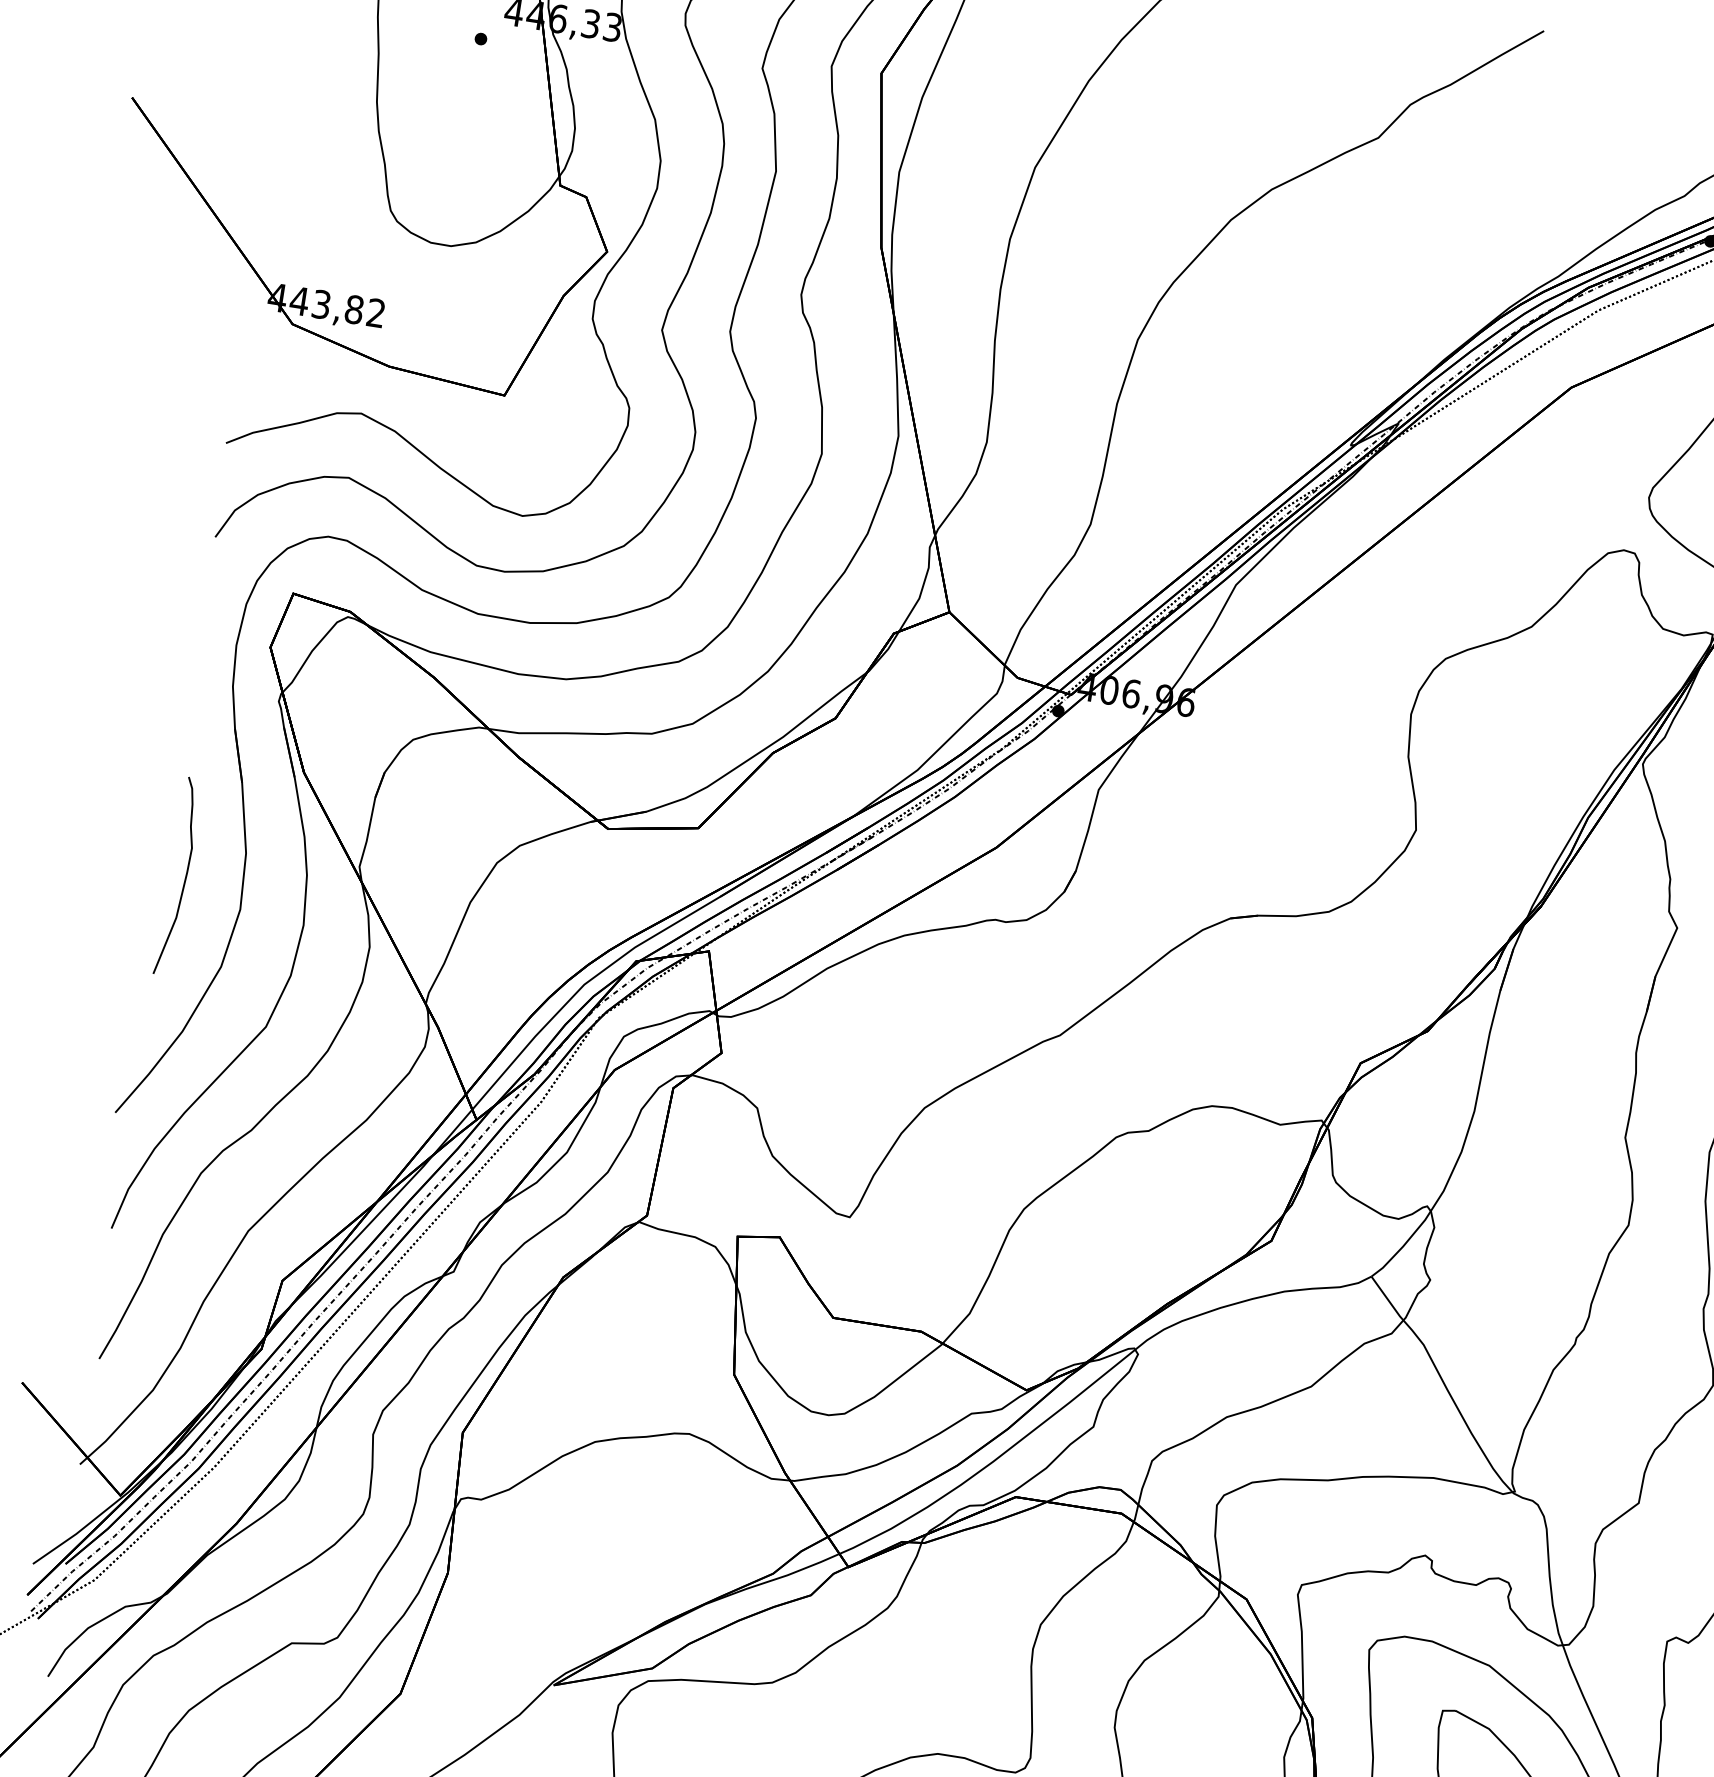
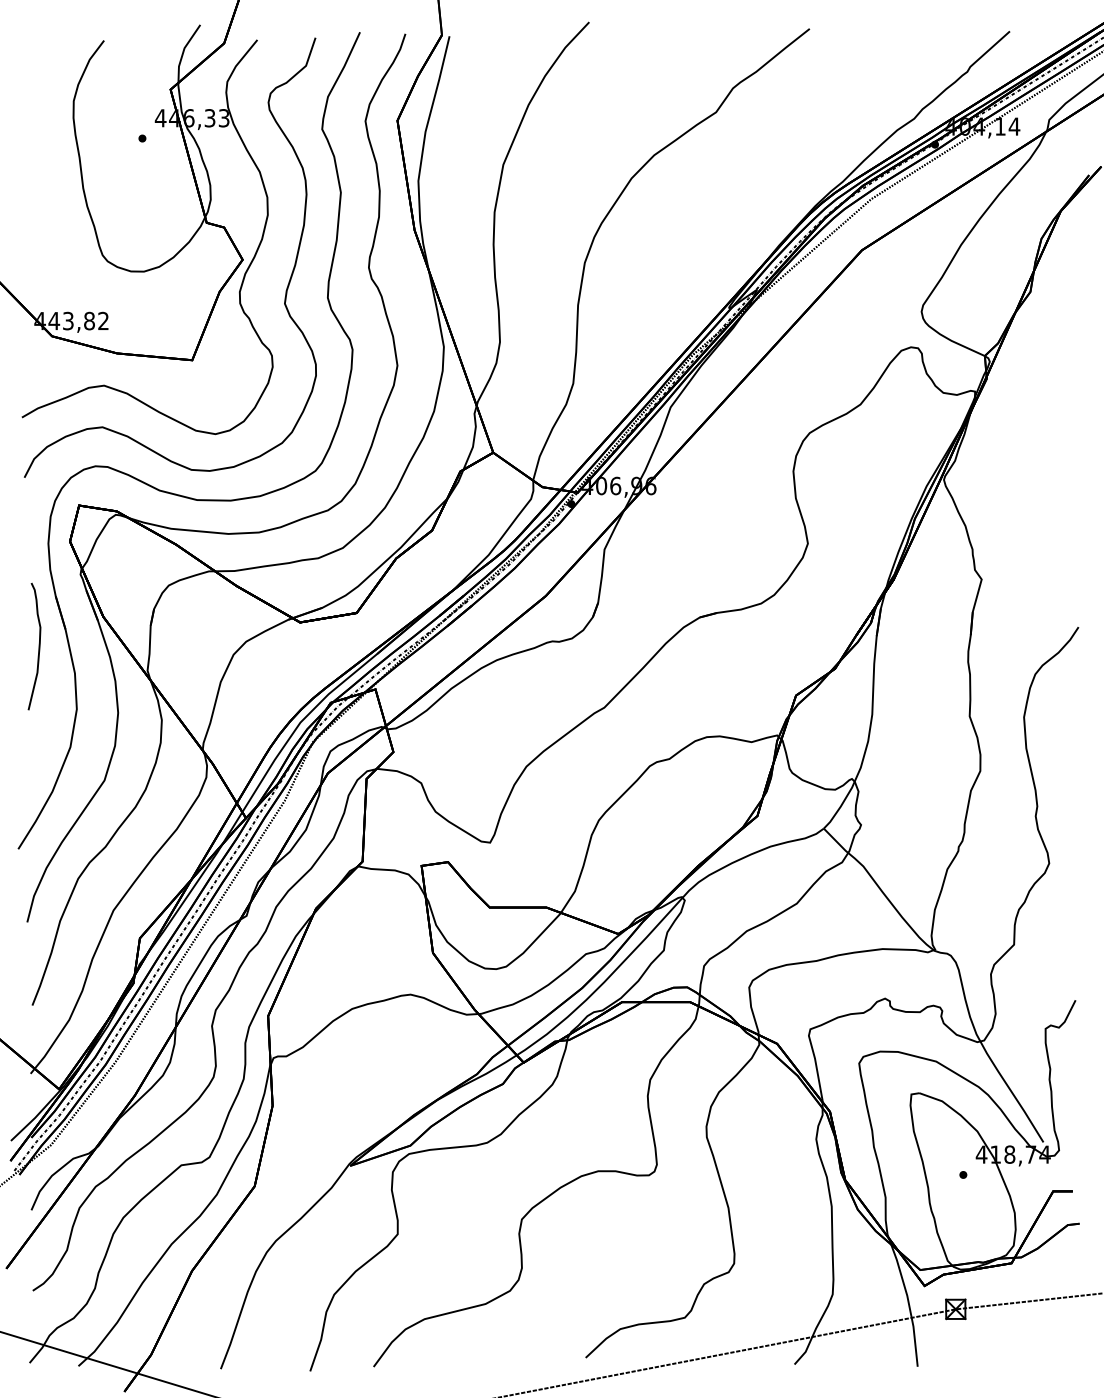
curve: (184, 877) -> (38, 646), moved

